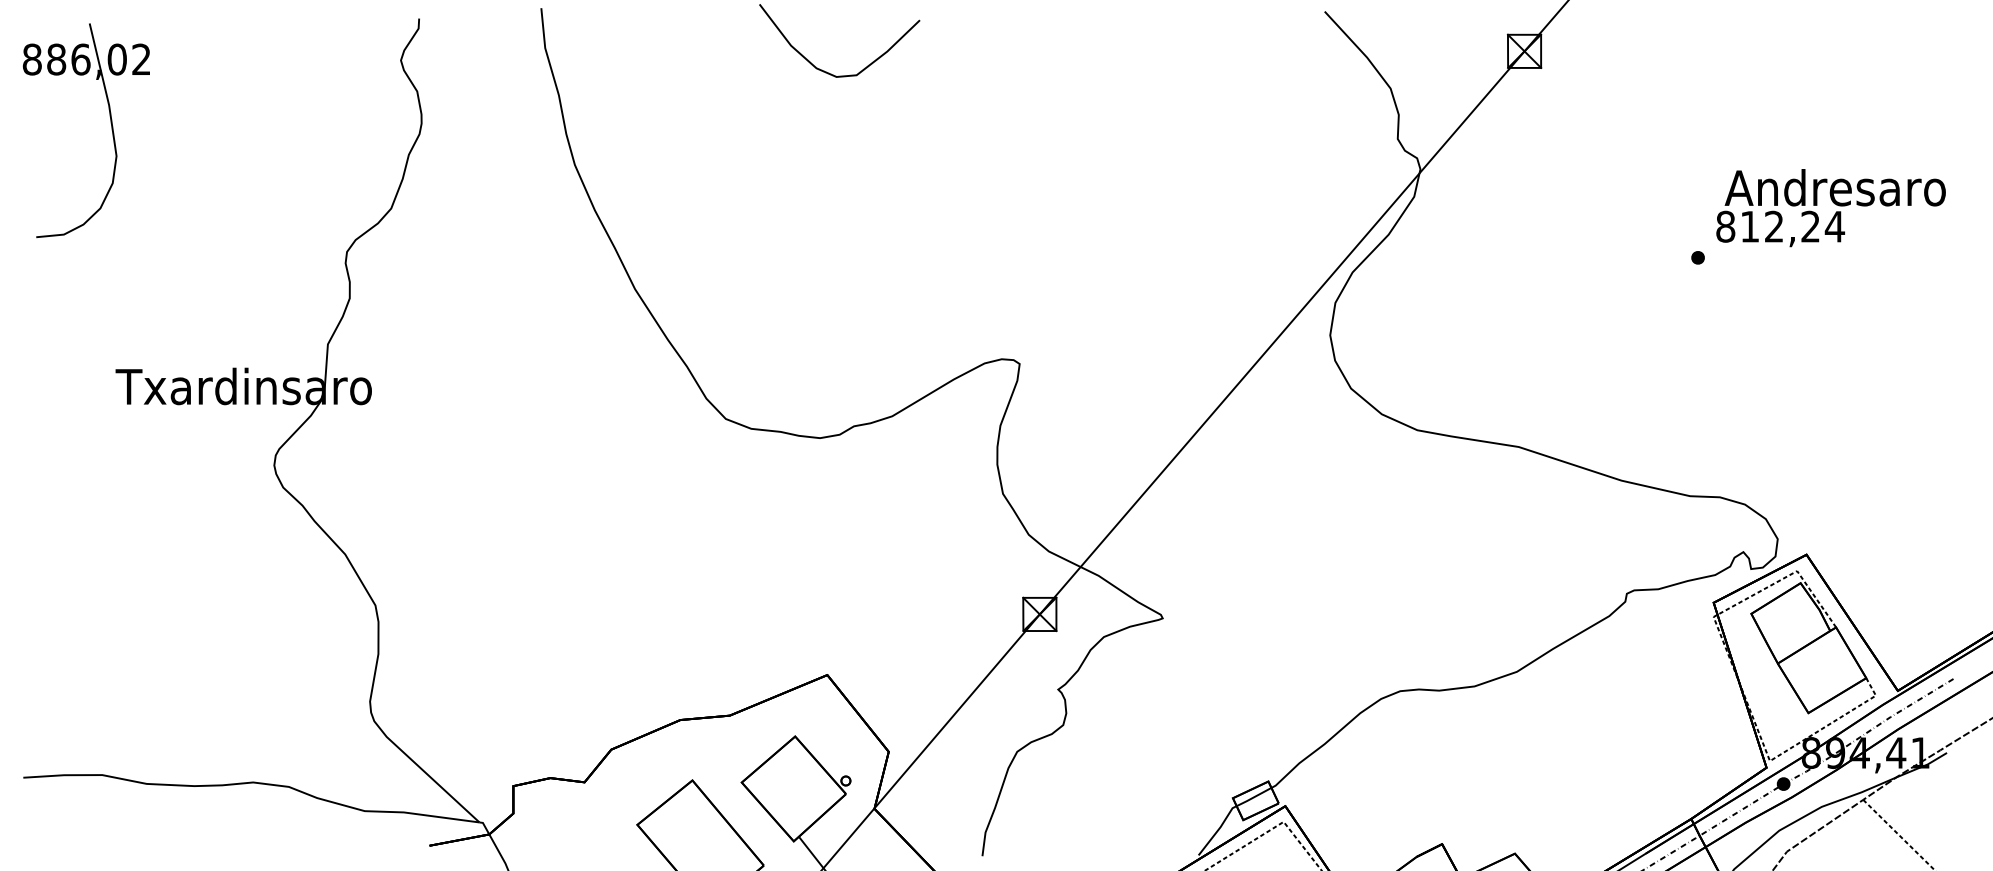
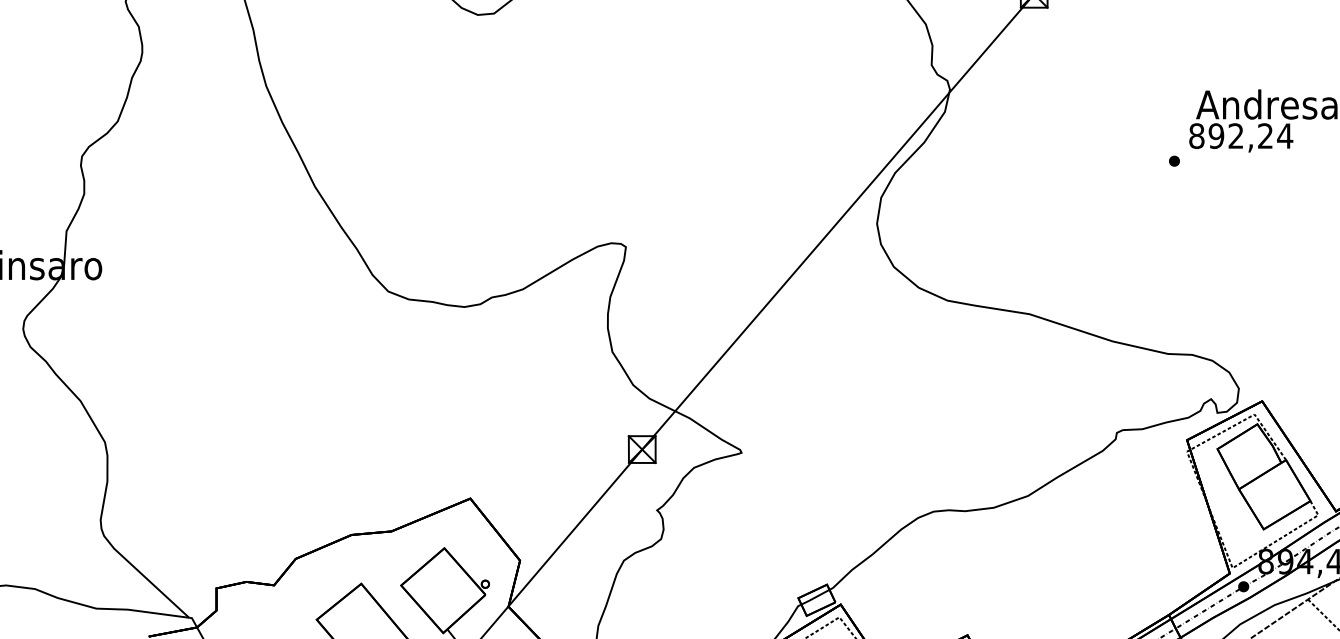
text: (1749, 226) -> (1216, 135), 812,24 -> 892,24

